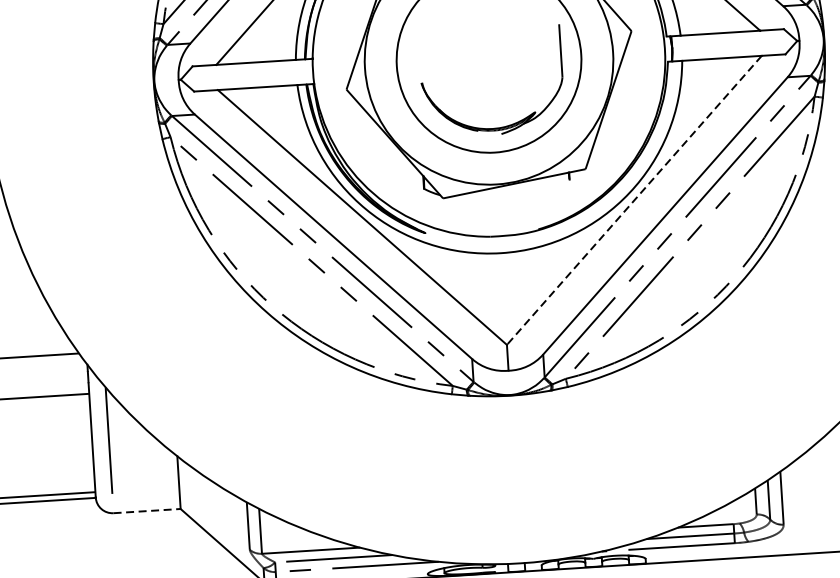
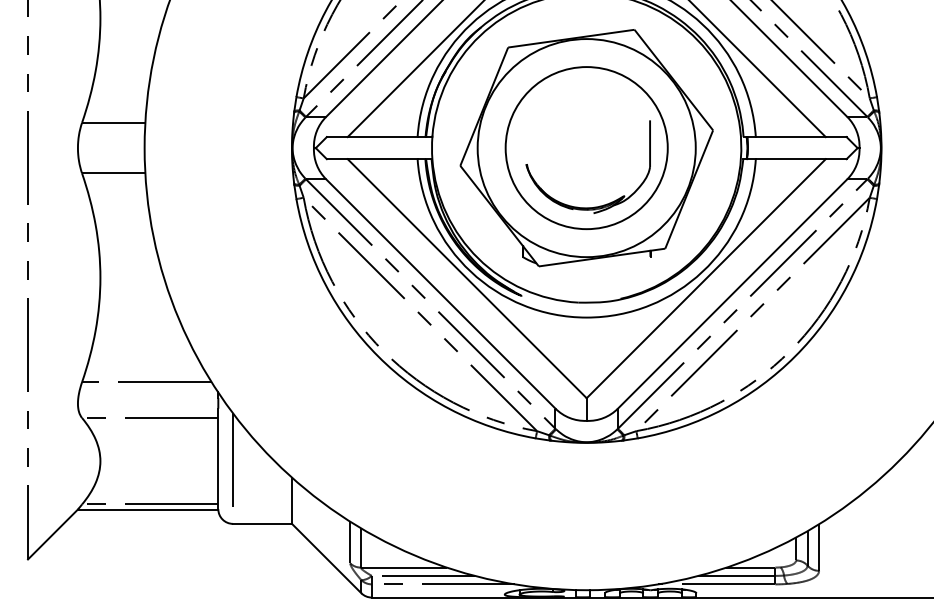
line: (633, 201) -> (705, 279), dashed -> solid
line: (148, 510) -> (263, 523), dashed -> solid

